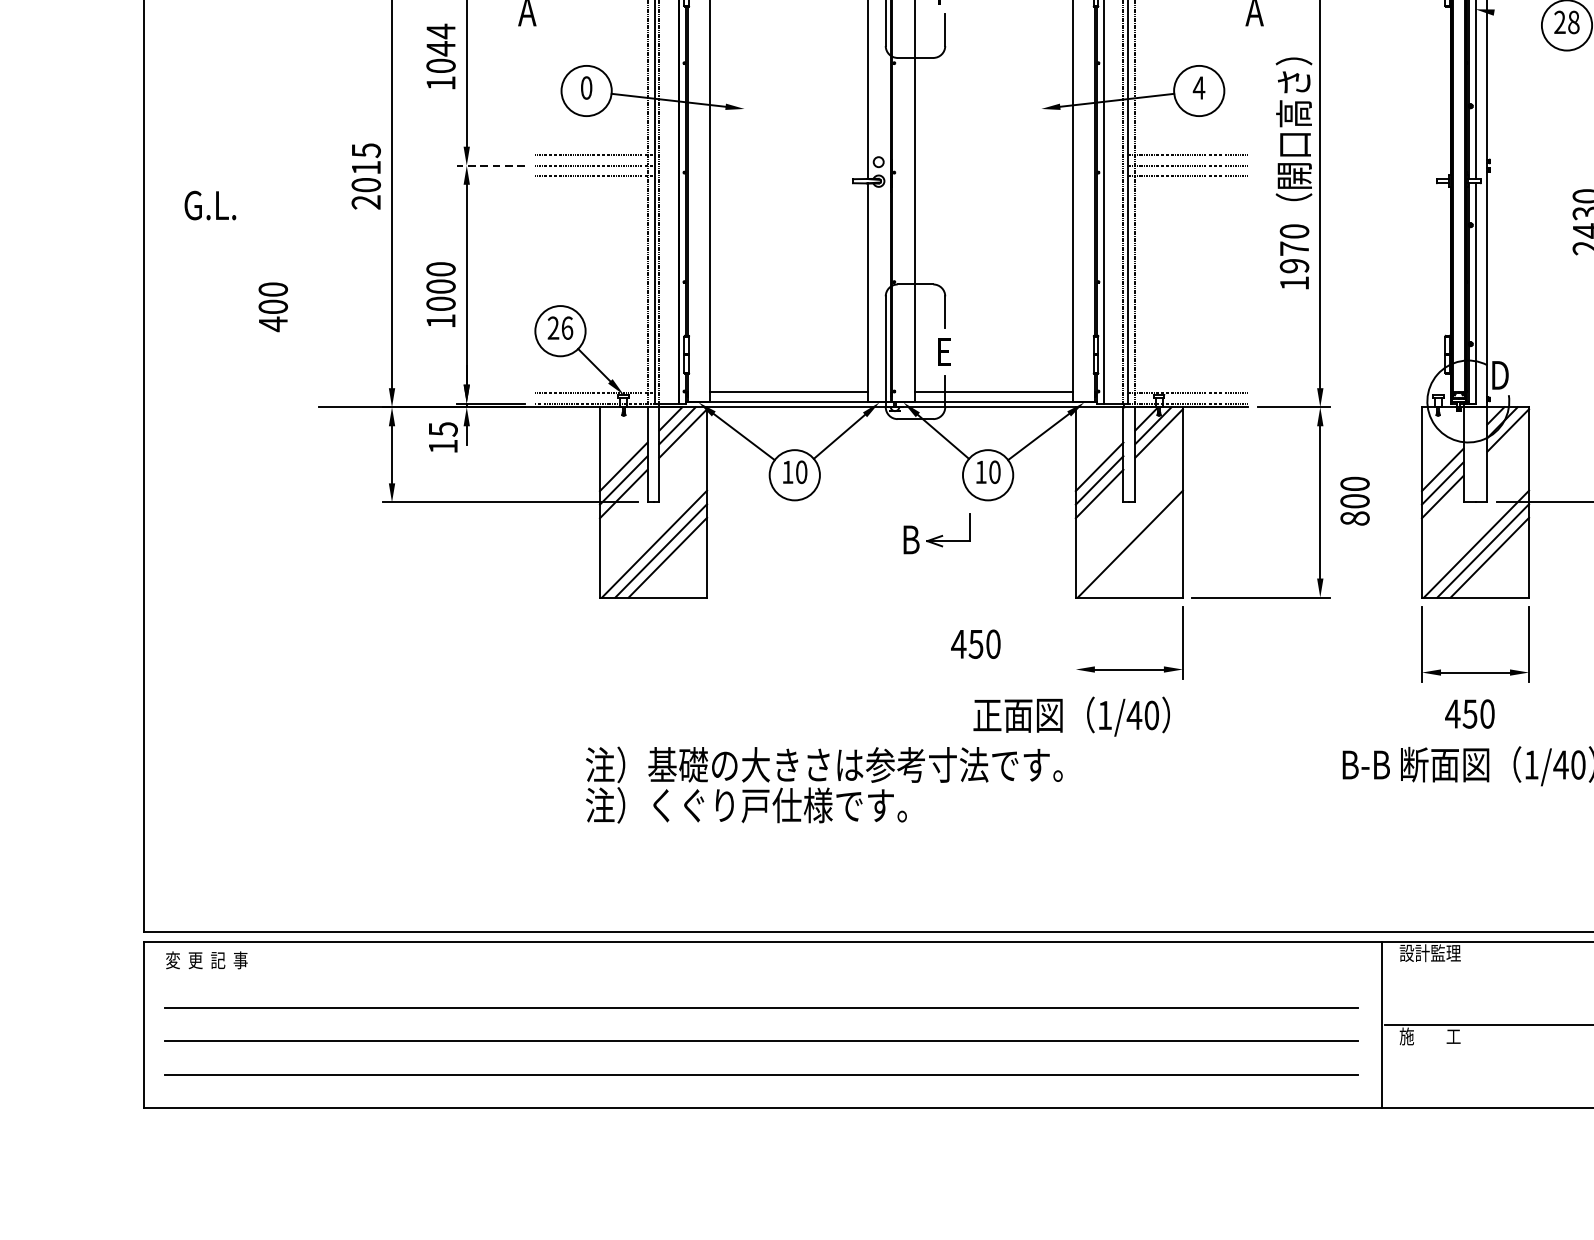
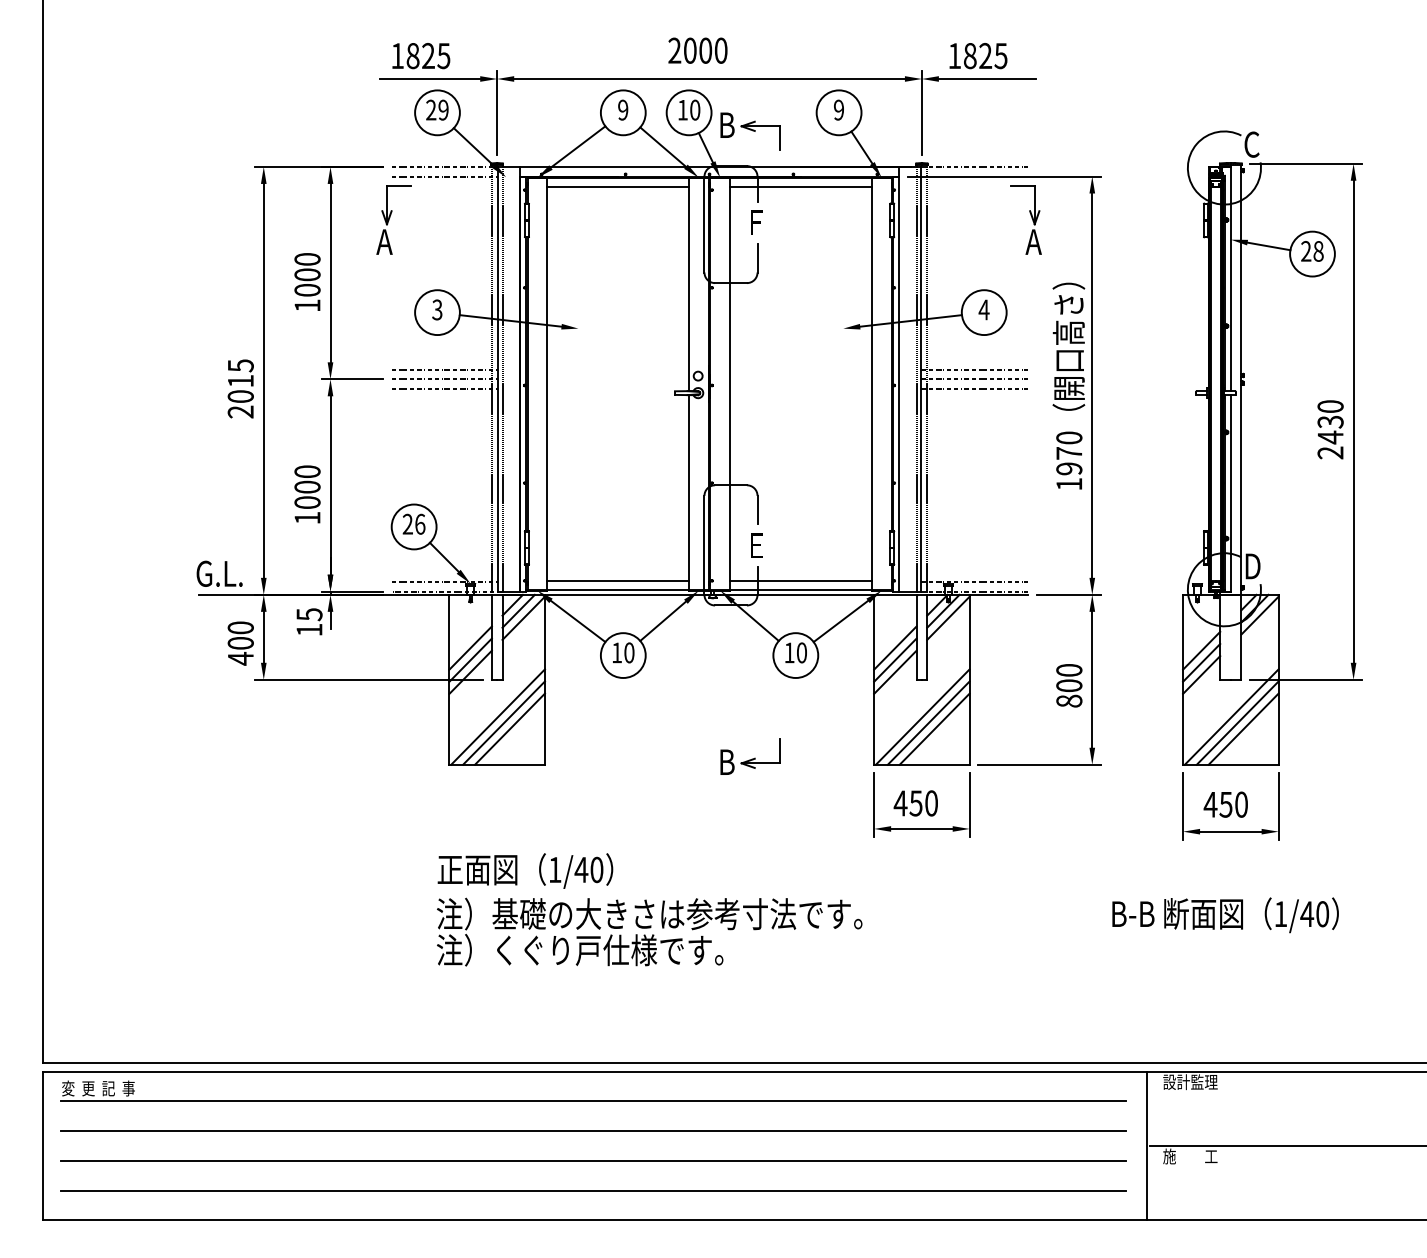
line: (1517, 16) -> (1268, 246), added
text: (441, 39) -> (307, 266), 1044 -> 1000
text: (586, 87) -> (437, 309), 0 -> 3
line: (490, 165) -> (351, 379), dashed -> solid
text: (210, 205) -> (219, 573), moved
text: (272, 307) -> (240, 643), moved
text: (1355, 500) -> (1069, 685), moved
part: (937, 533) -> (750, 756), moved
line: (1136, 550) -> (928, 722), added
line: (1143, 556) -> (934, 728), added
line: (1076, 643) -> (874, 805), added
text: (975, 644) -> (915, 803), moved
text: (1469, 713) -> (1225, 804), moved
text: (1071, 716) -> (525, 870), moved
line: (760, 974) -> (592, 1101), added

